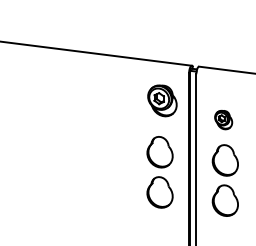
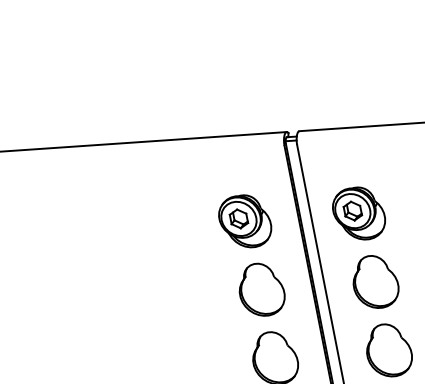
part: (162, 100) -> (245, 221), moved
part: (223, 119) -> (358, 212), size x1.67

